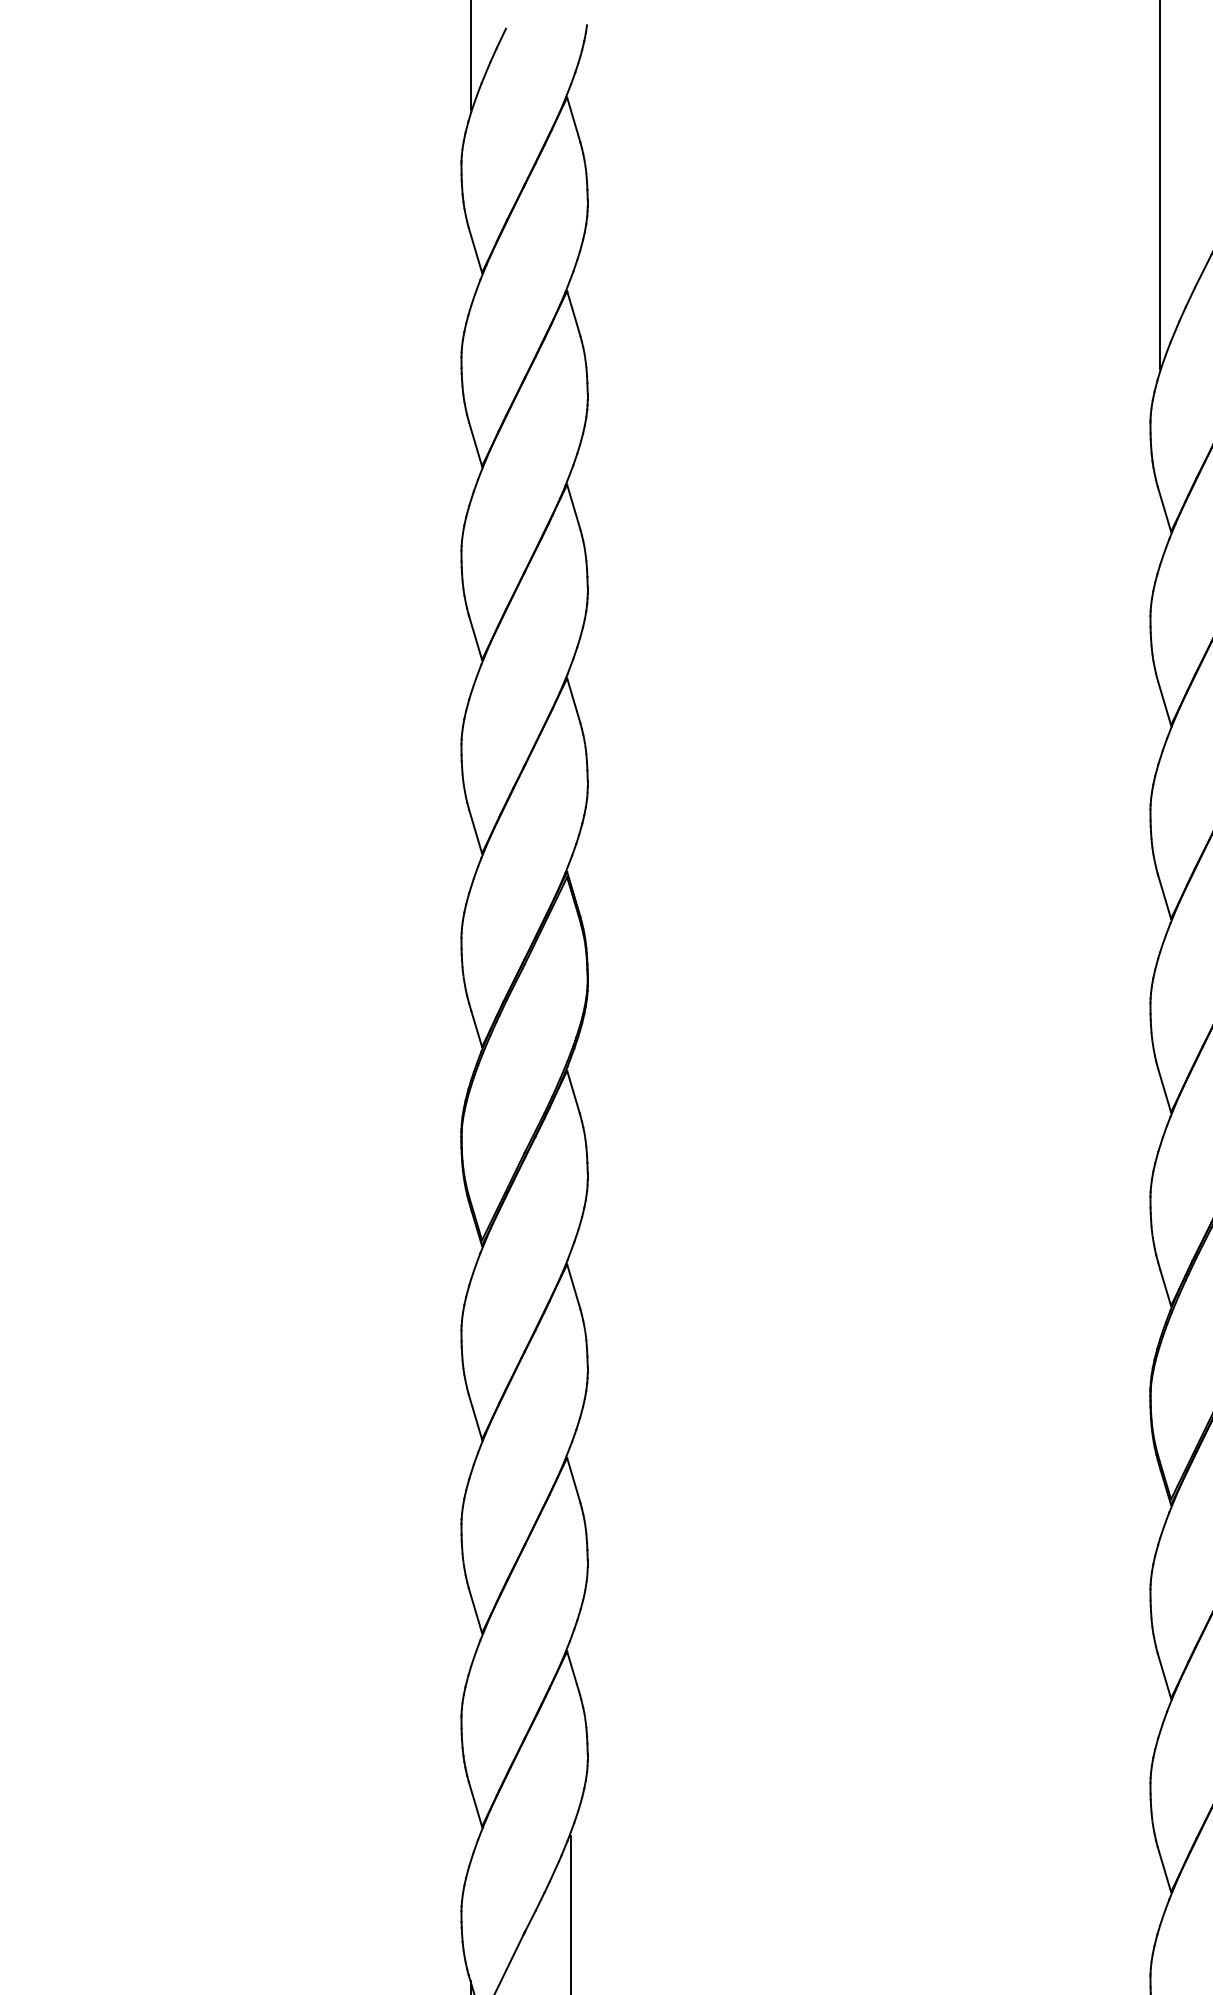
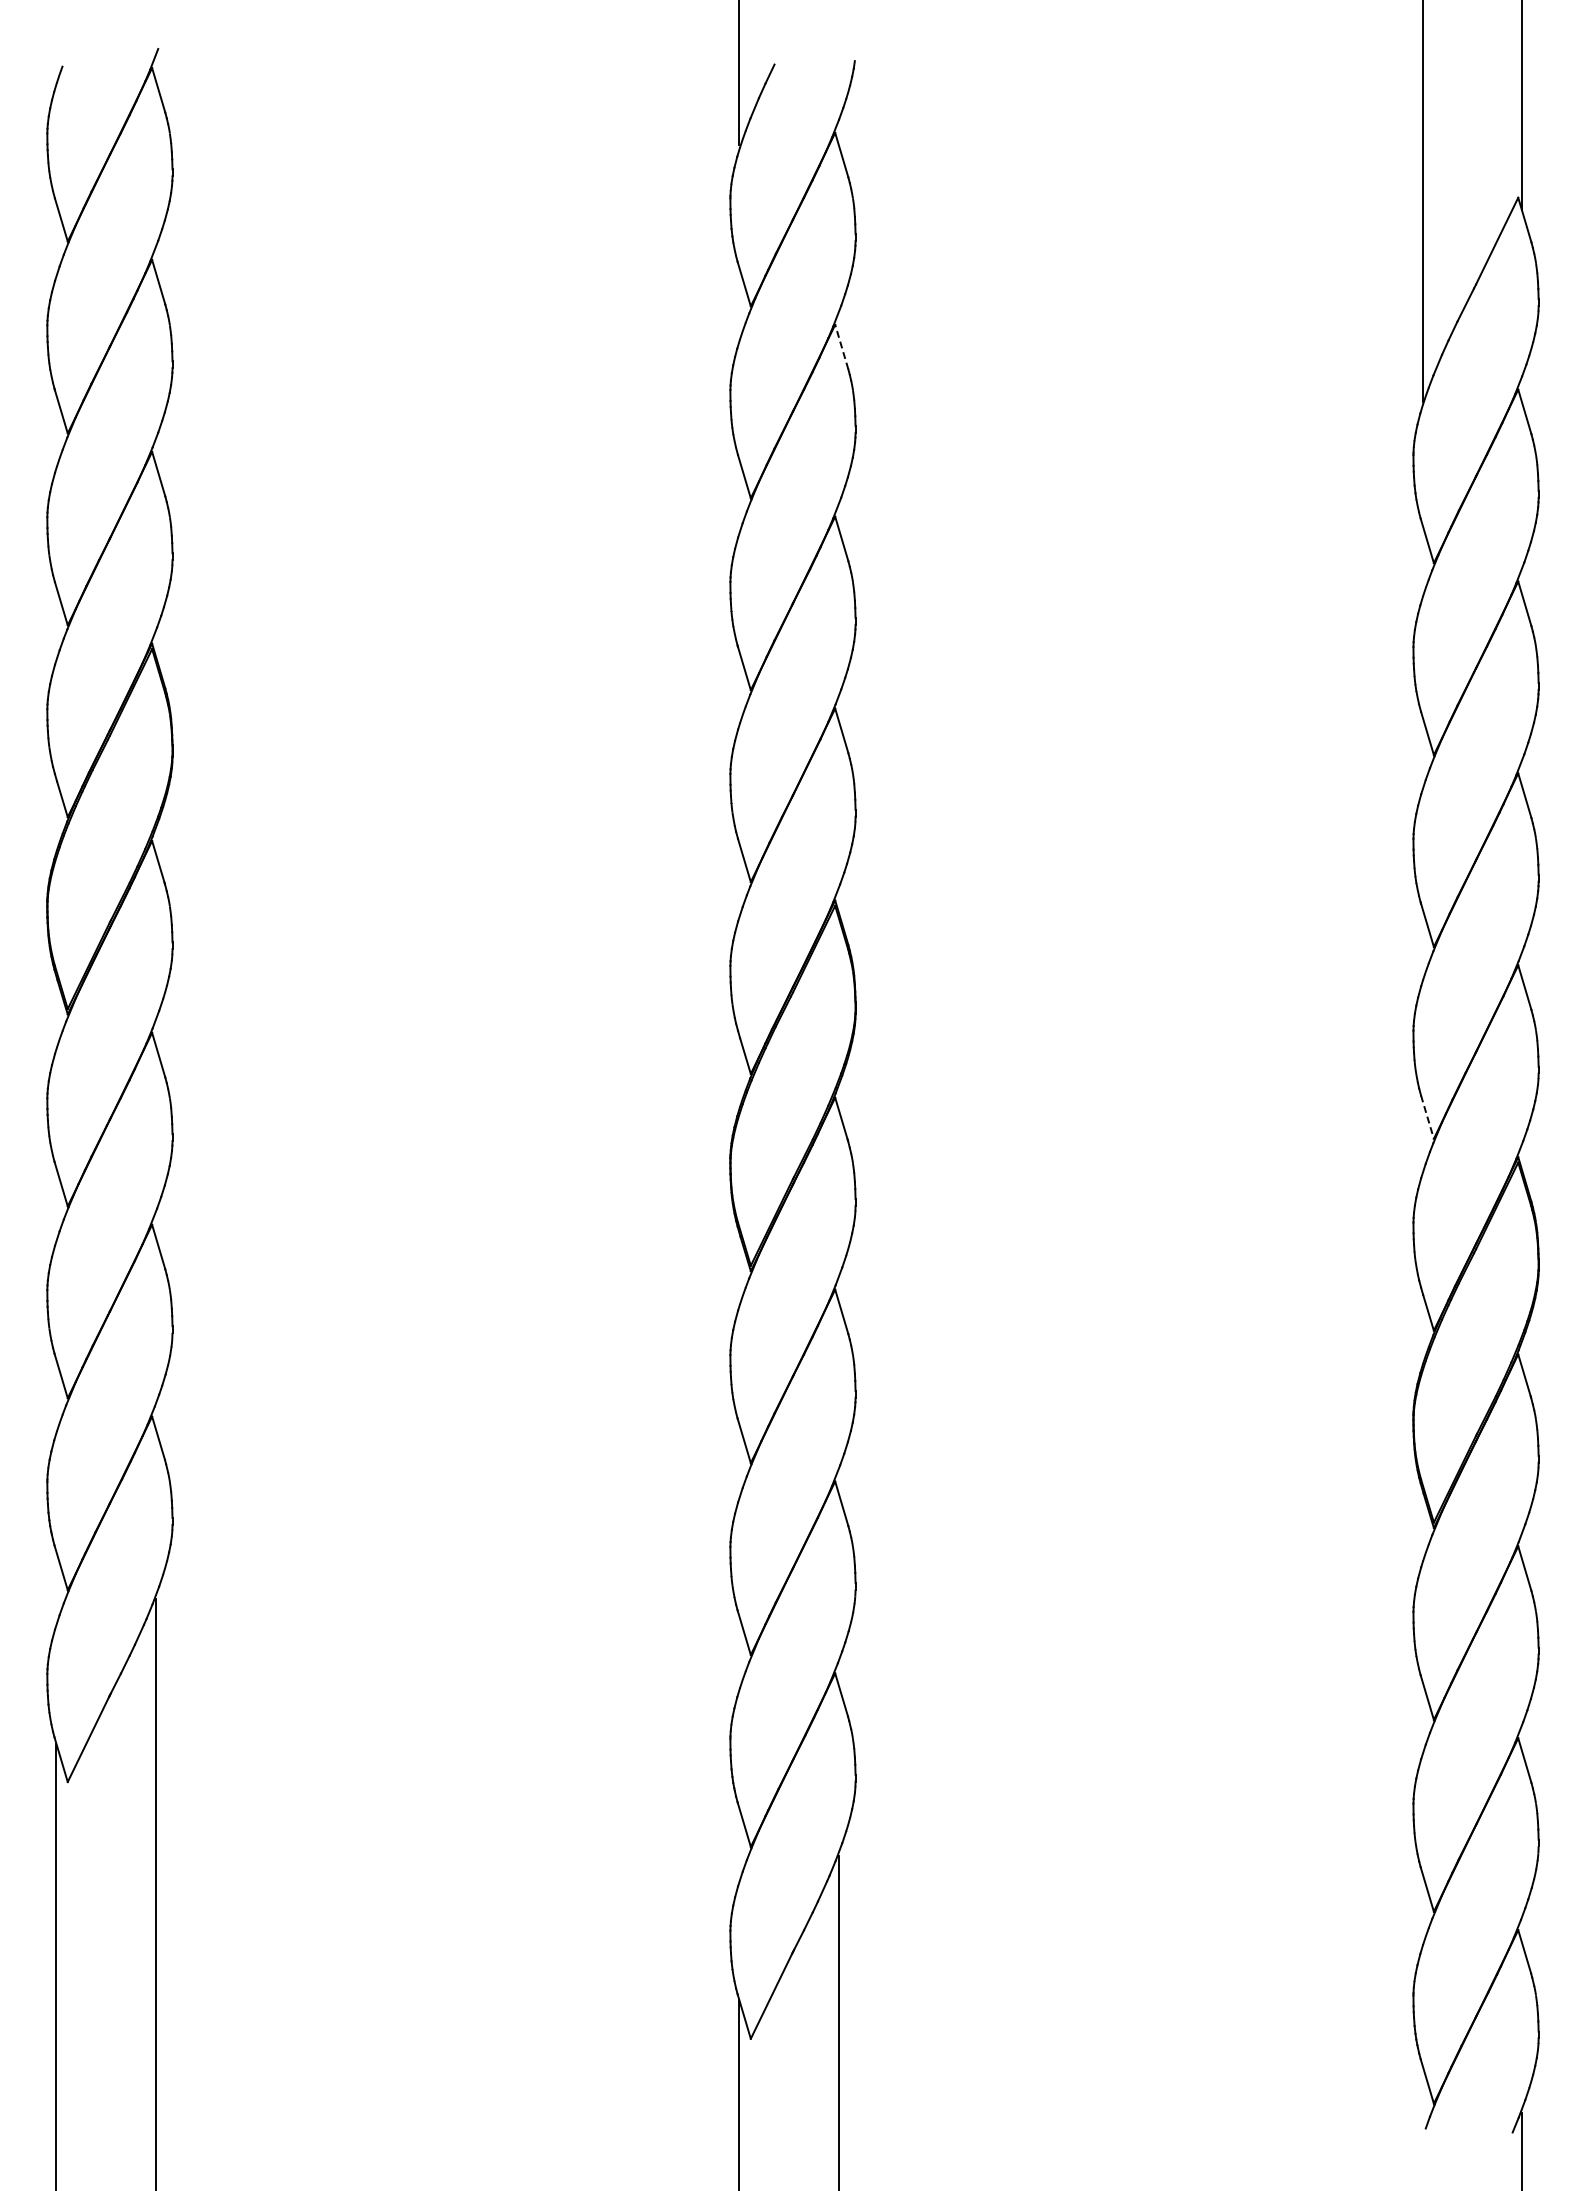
line: (573, 313) -> (841, 346), solid -> dashed
line: (1164, 1090) -> (1427, 1117), solid -> dashed

